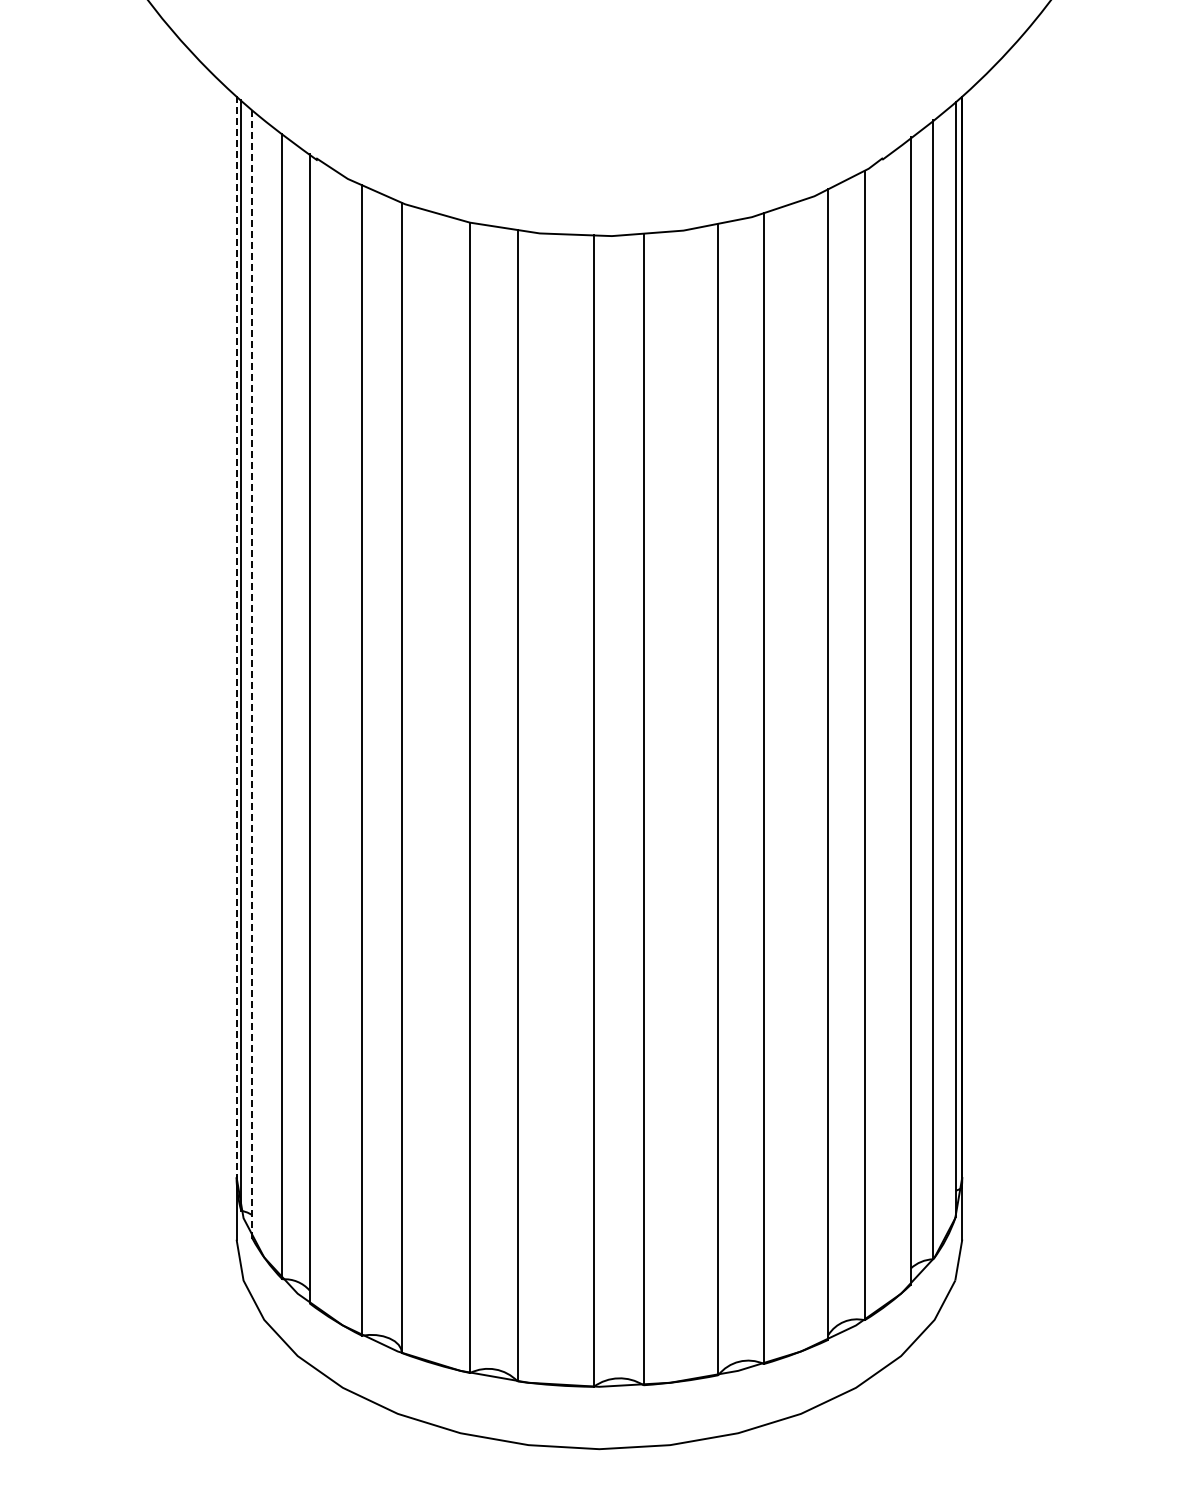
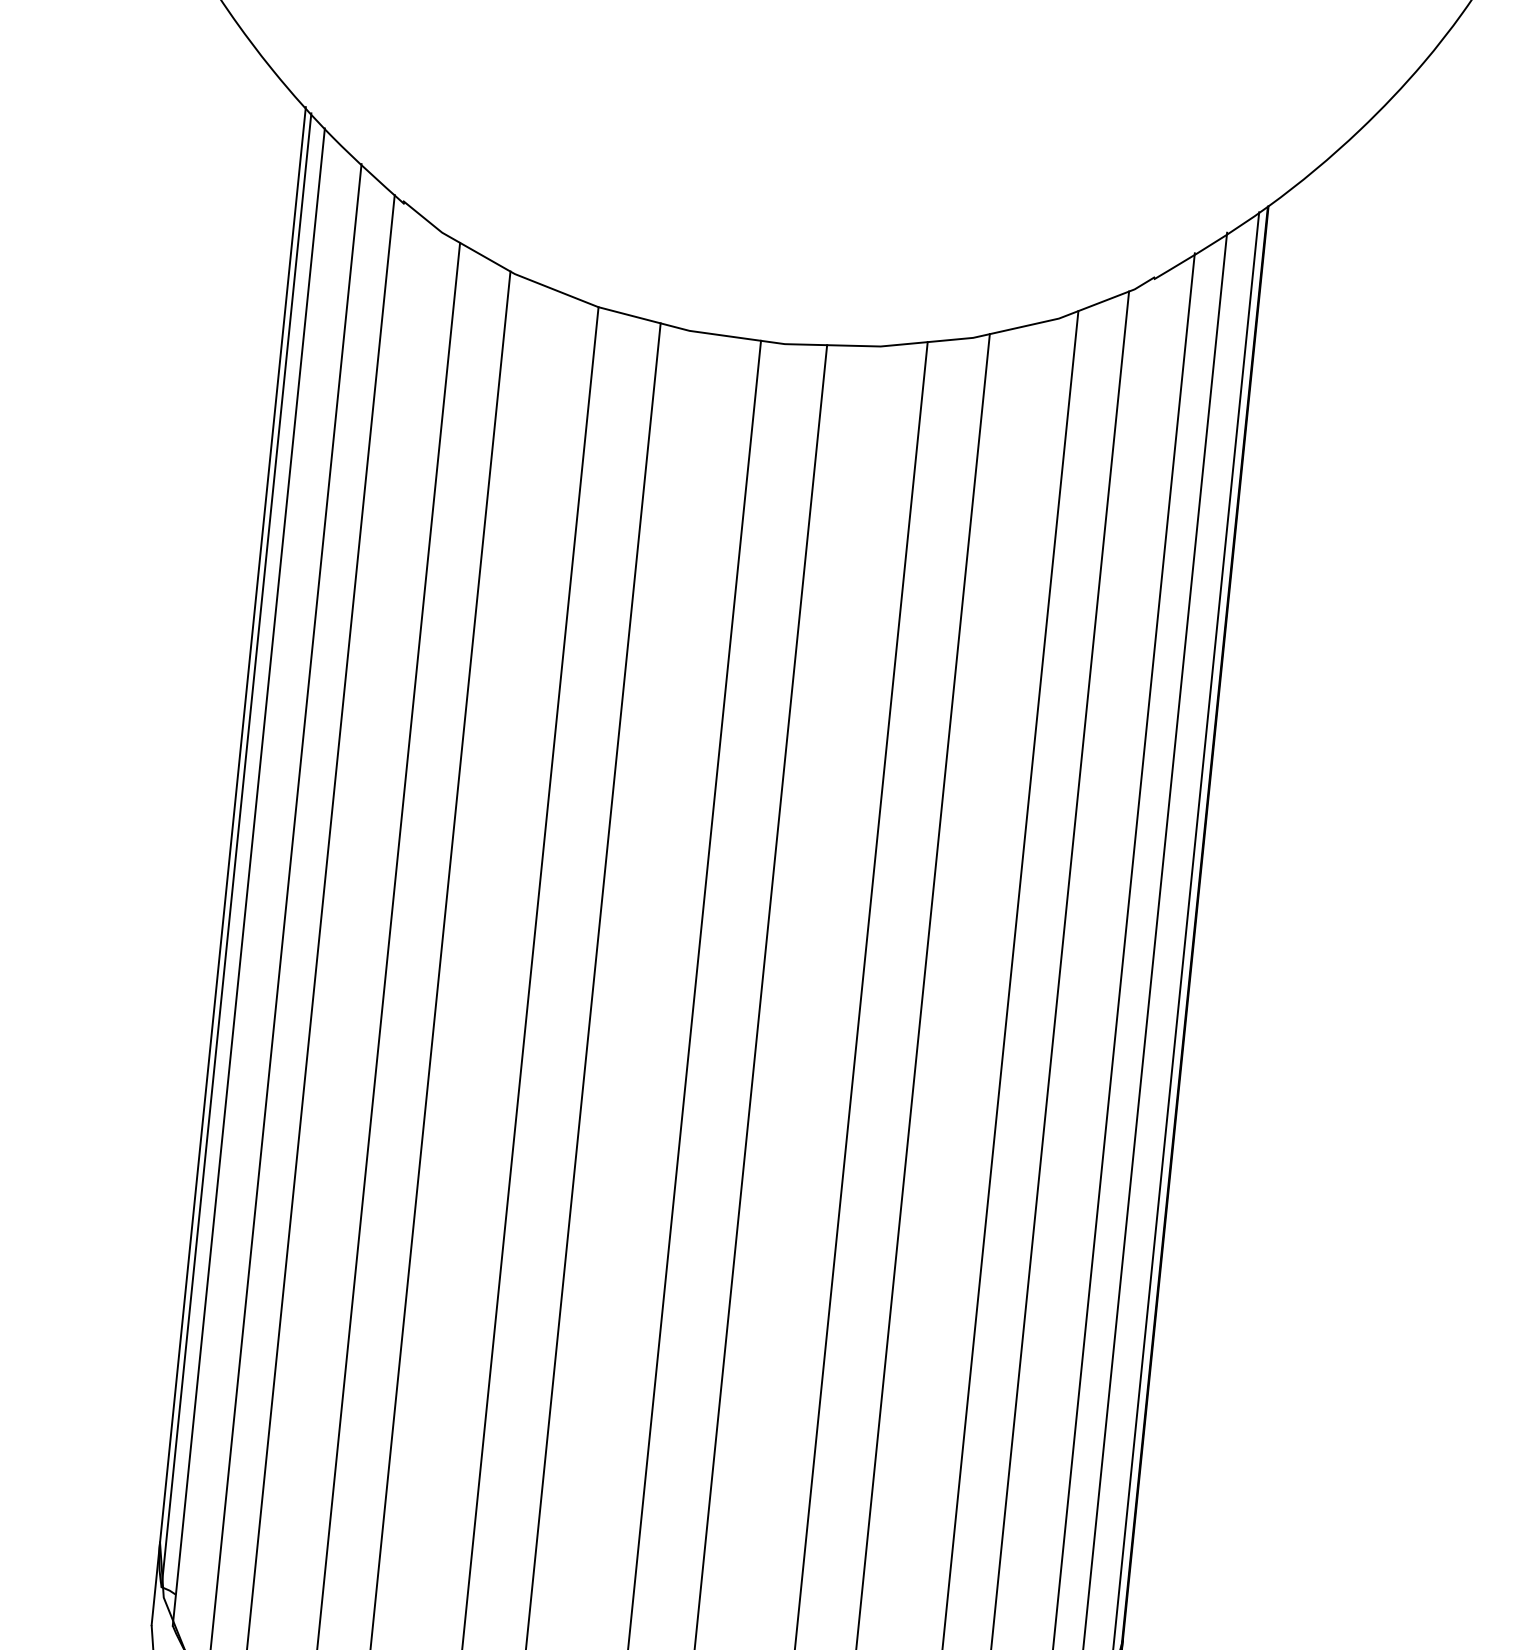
line: (236, 636) -> (232, 824), dashed -> solid
line: (252, 674) -> (248, 877), dashed -> solid

